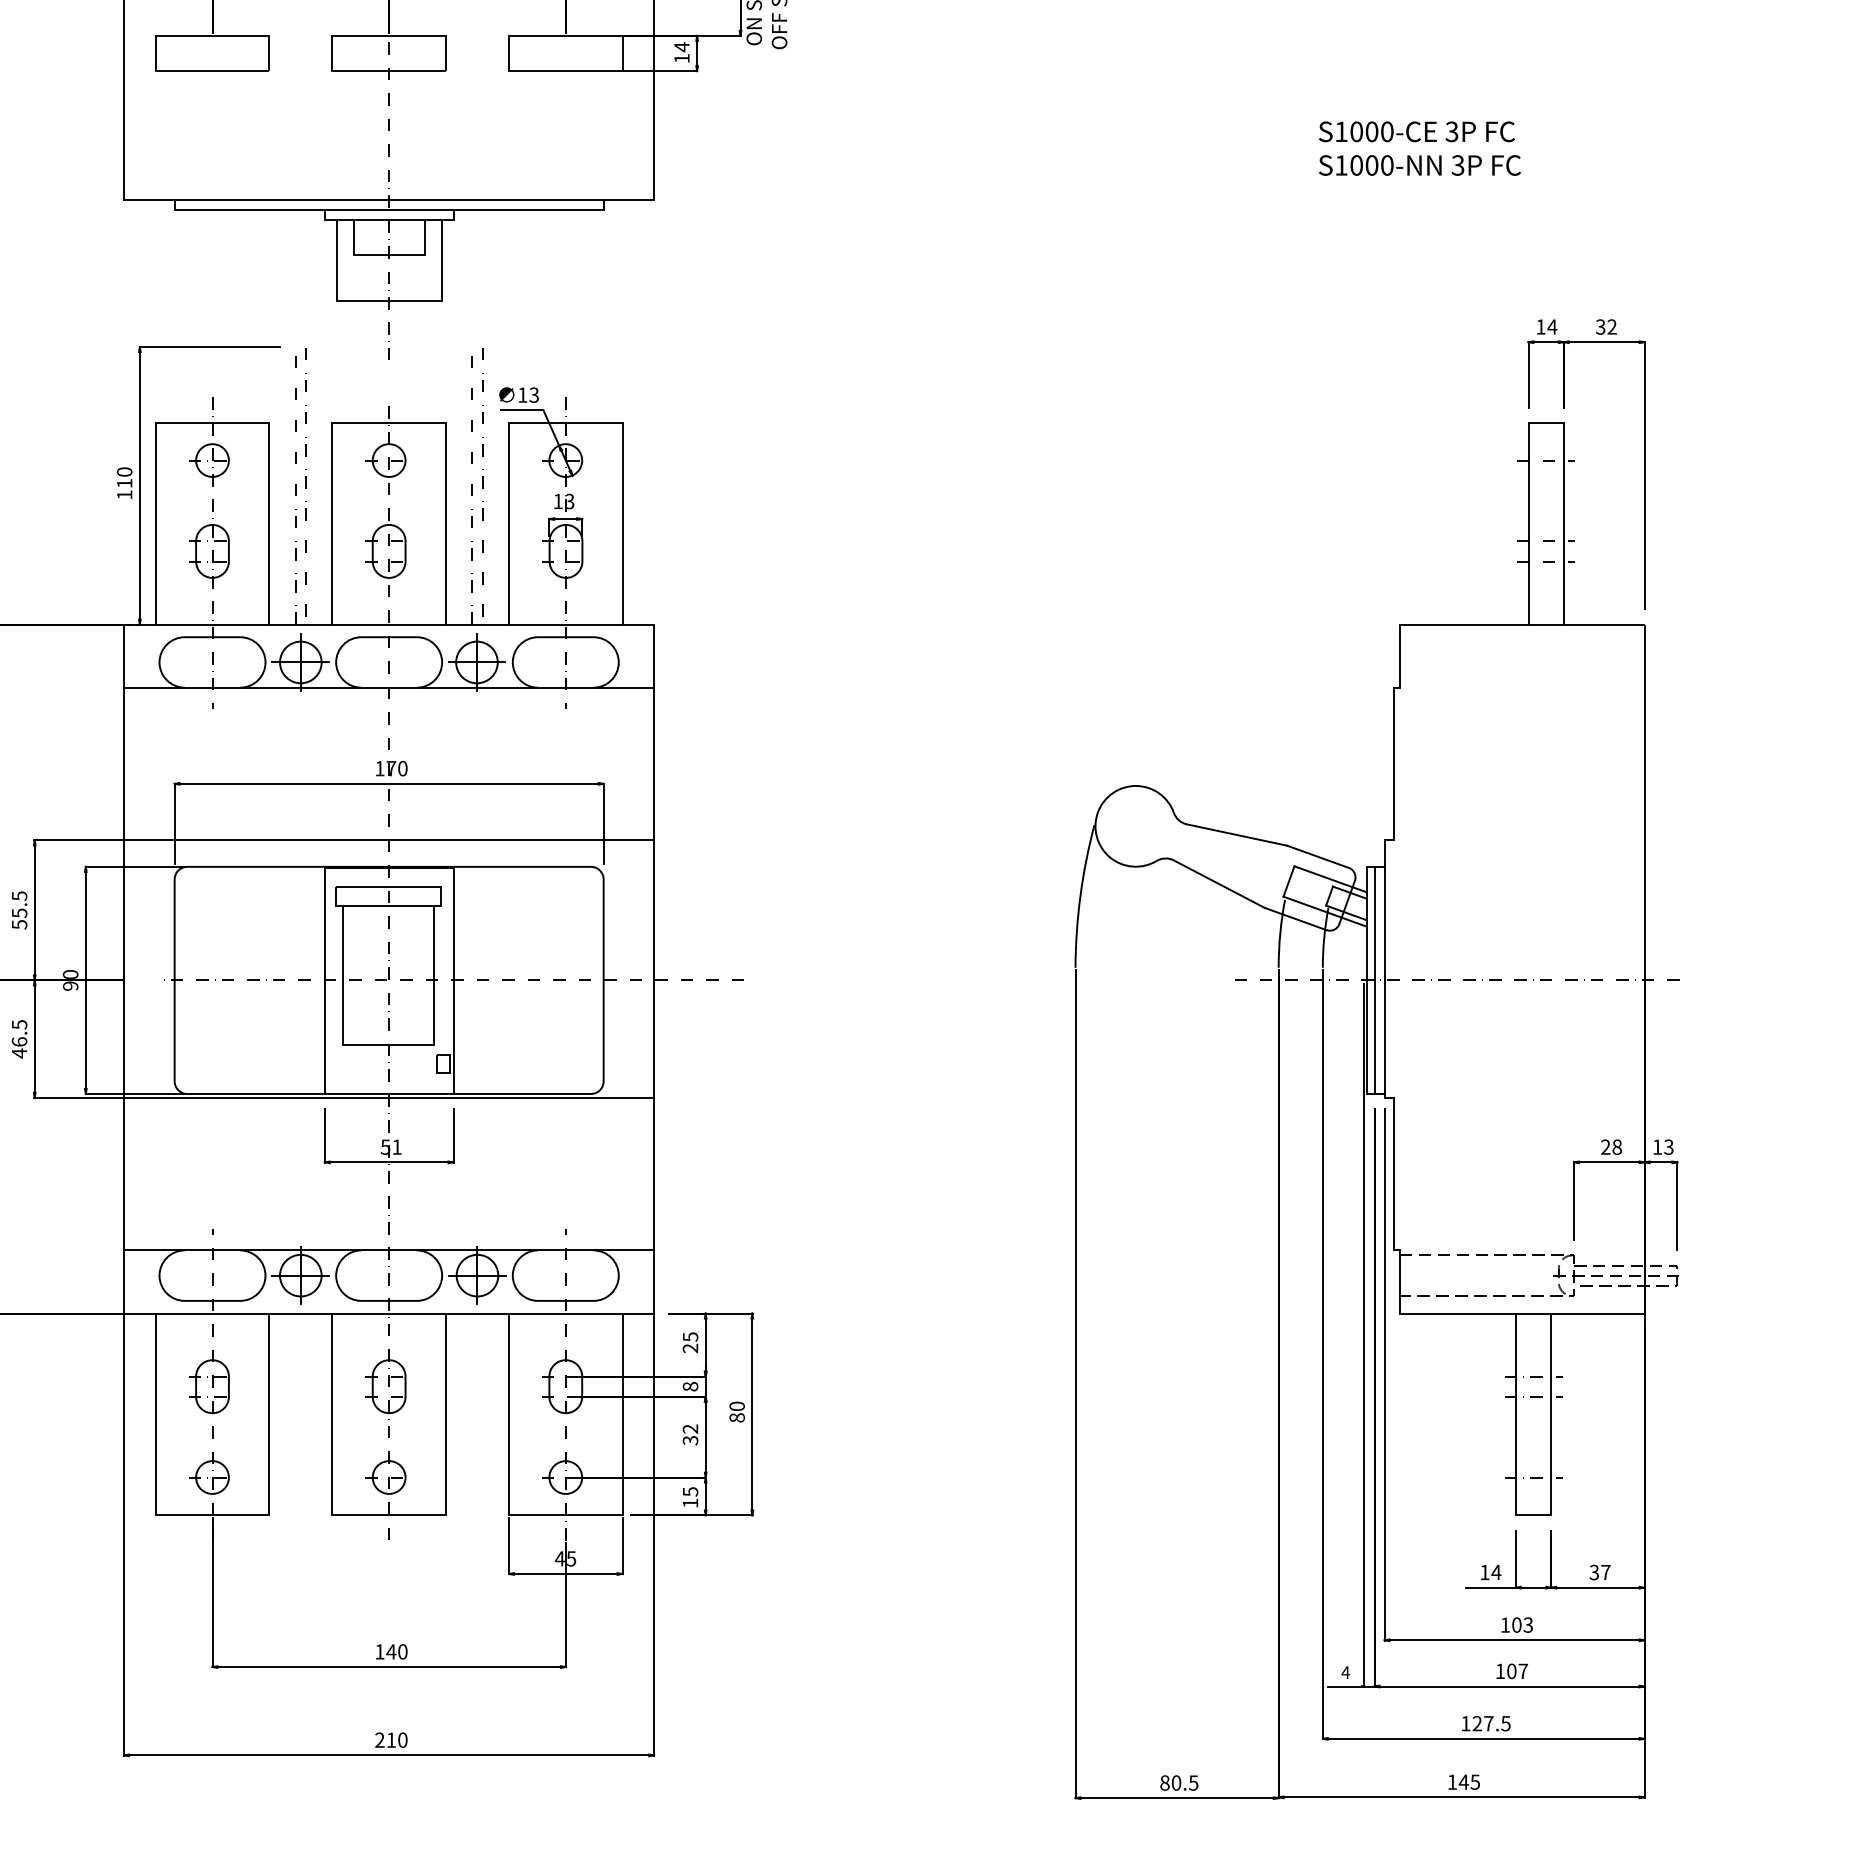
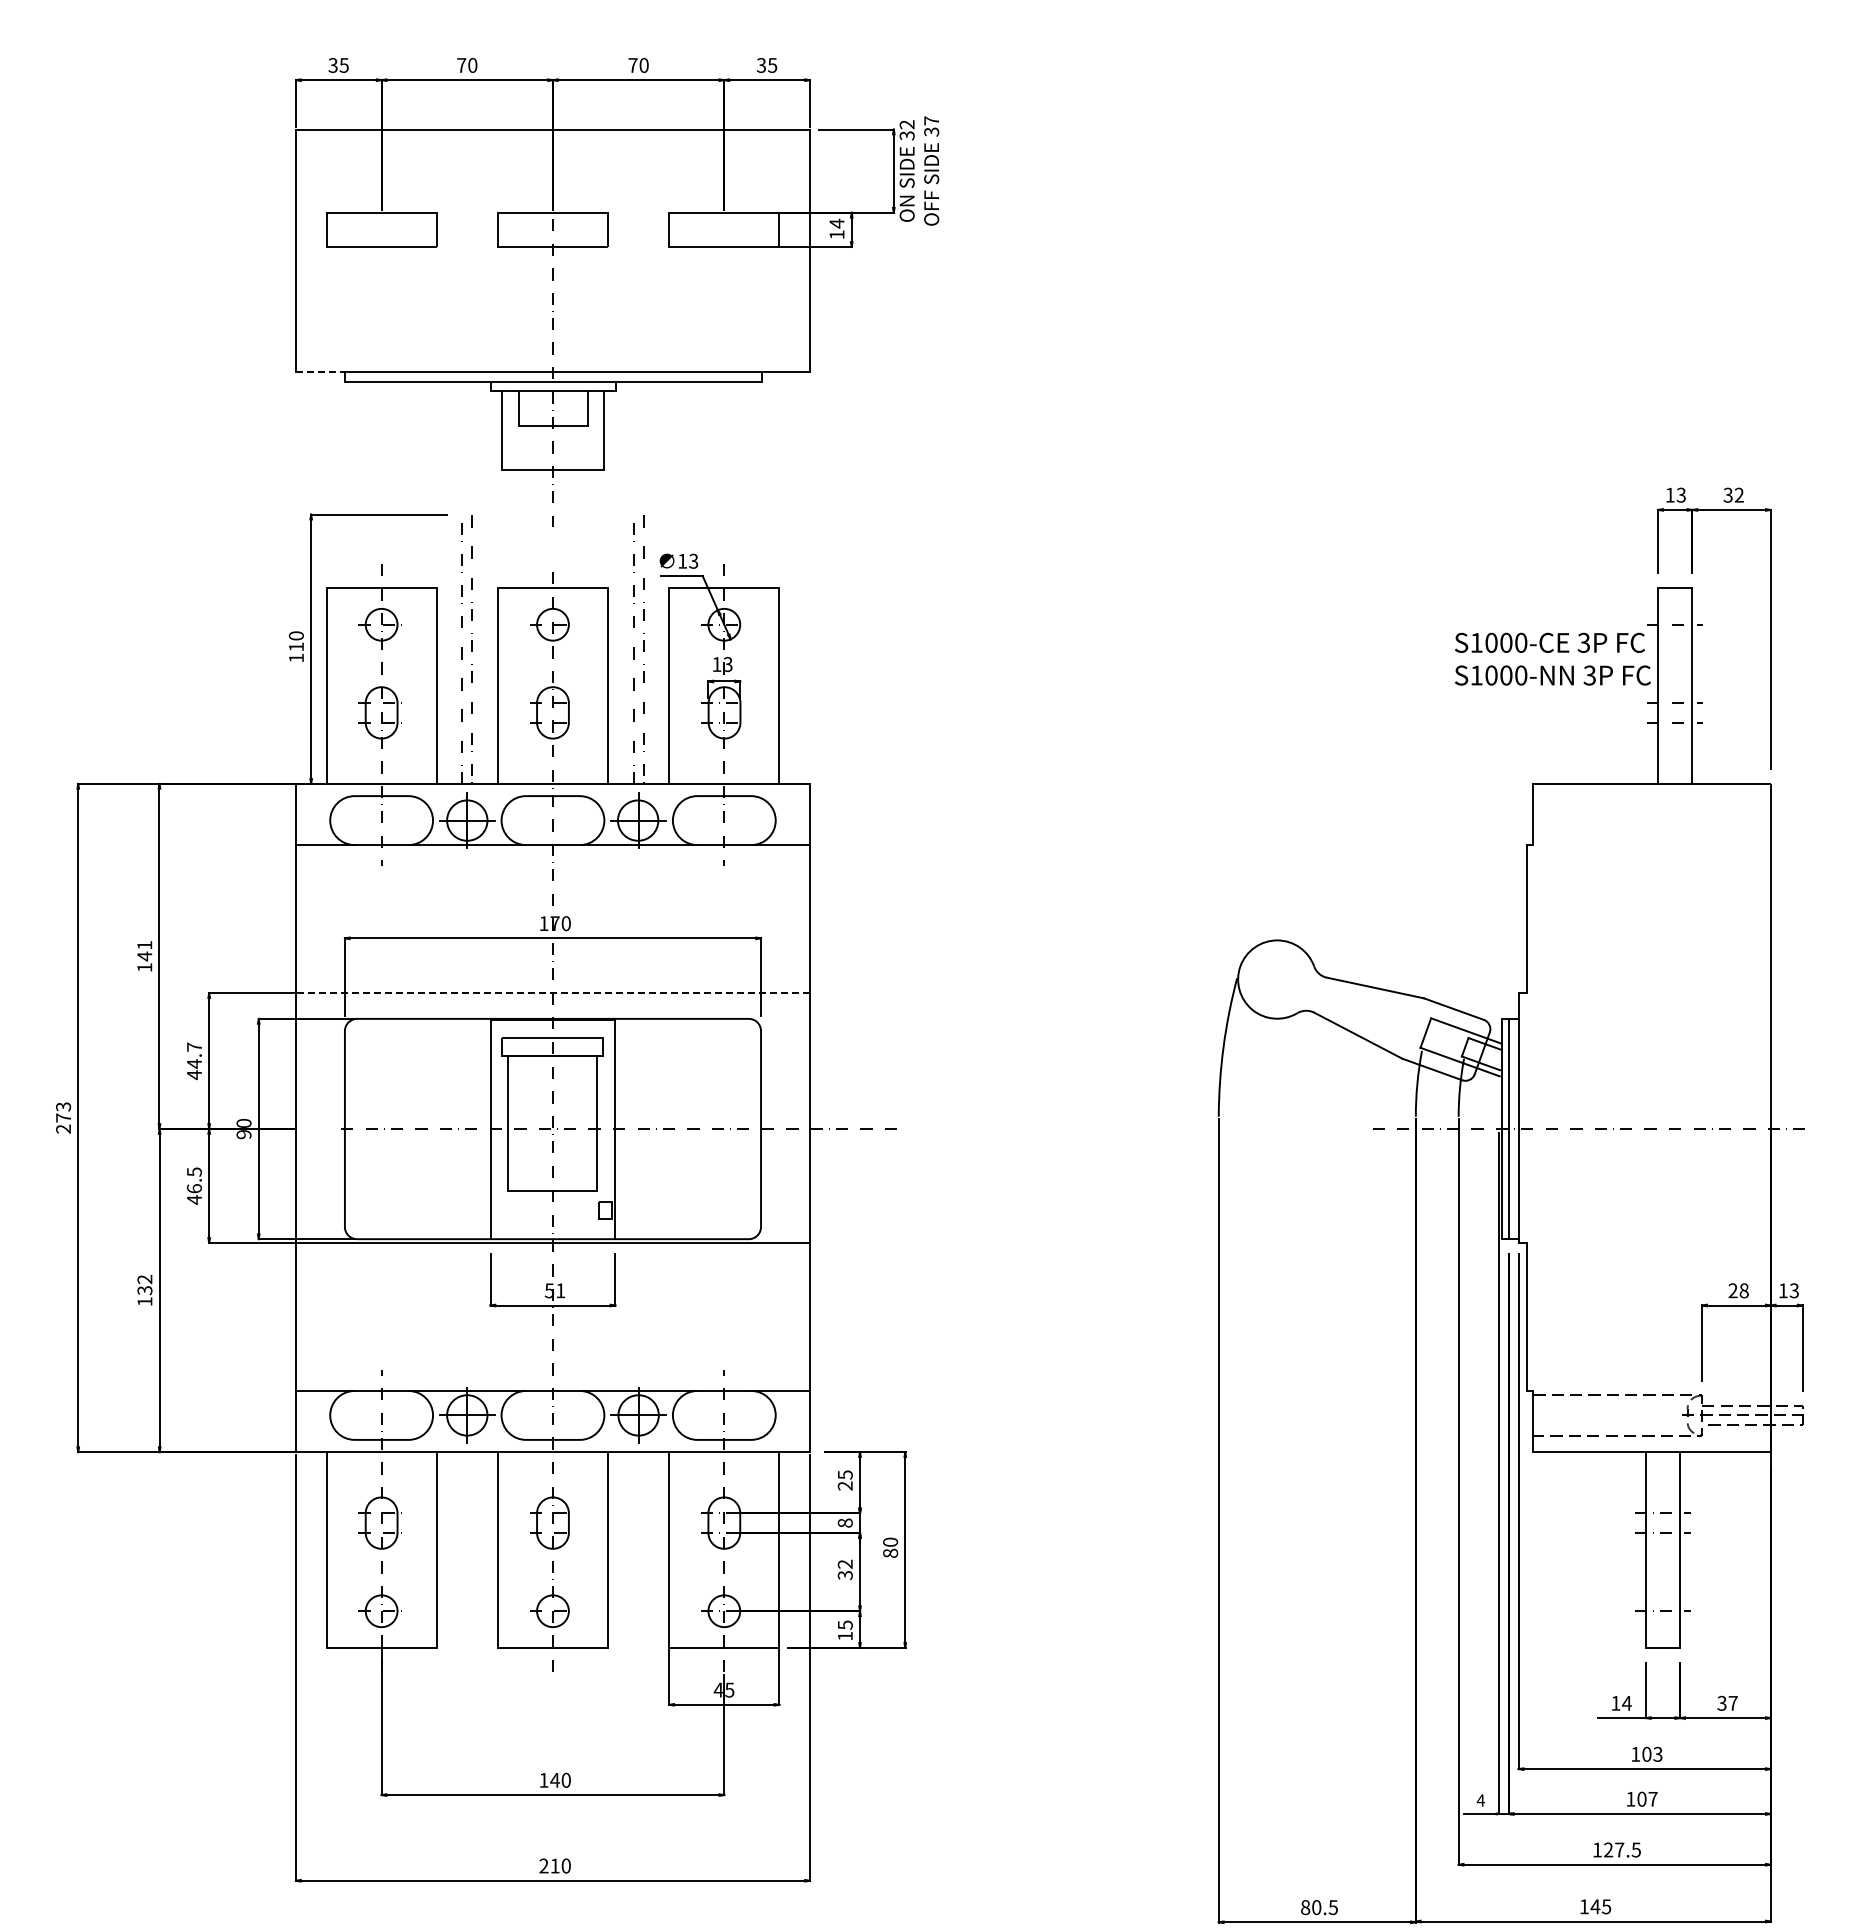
text: (1419, 147) -> (1552, 658), moved
line: (149, 199) -> (320, 371), solid -> dashed
text: (1552, 326) -> (1681, 494), 14 -> 13
line: (388, 840) -> (552, 993), solid -> dashed
text: (19, 910) -> (194, 1061), 55.5 -> 44.7

